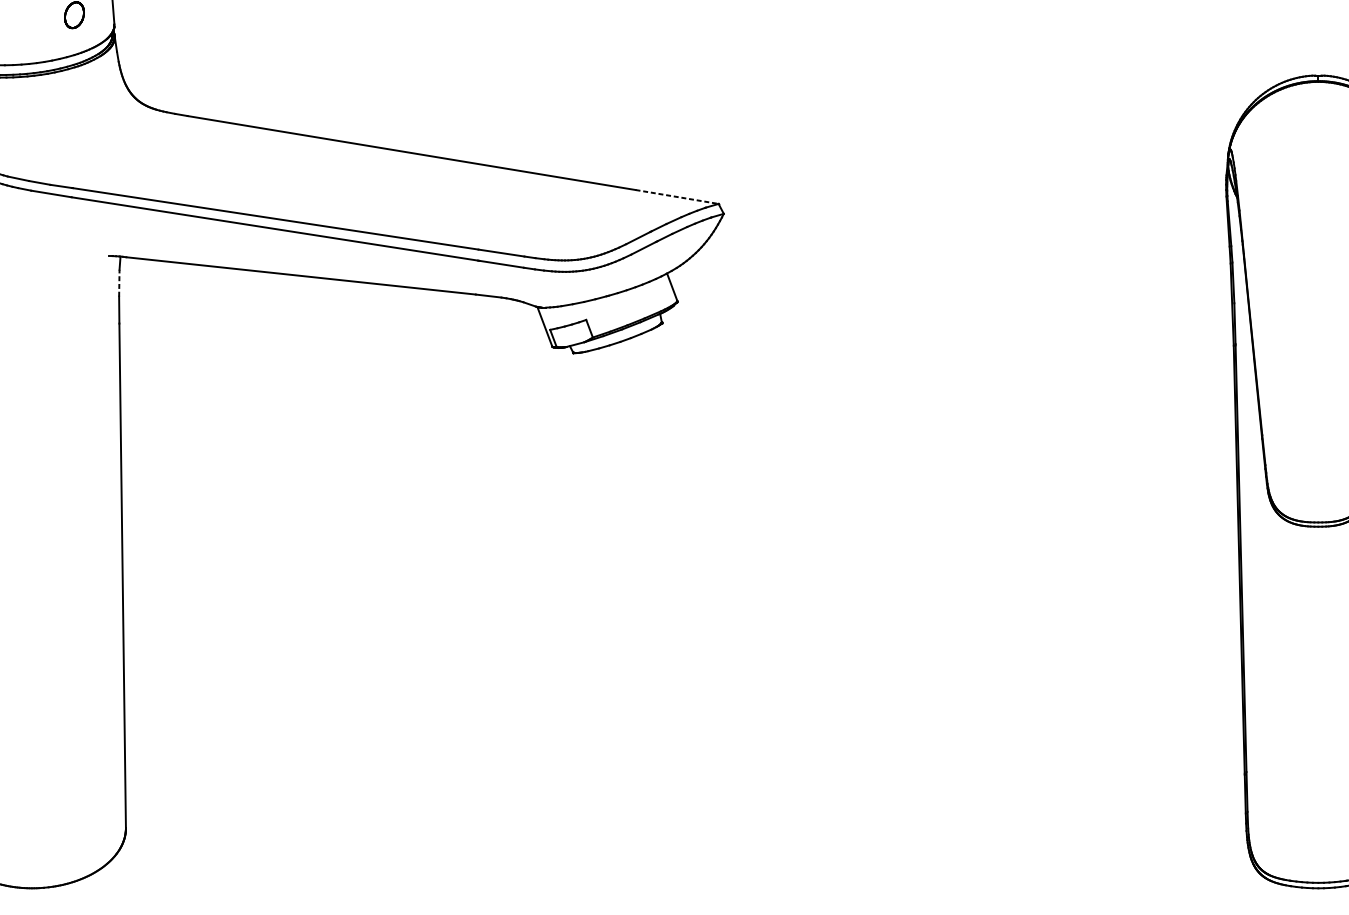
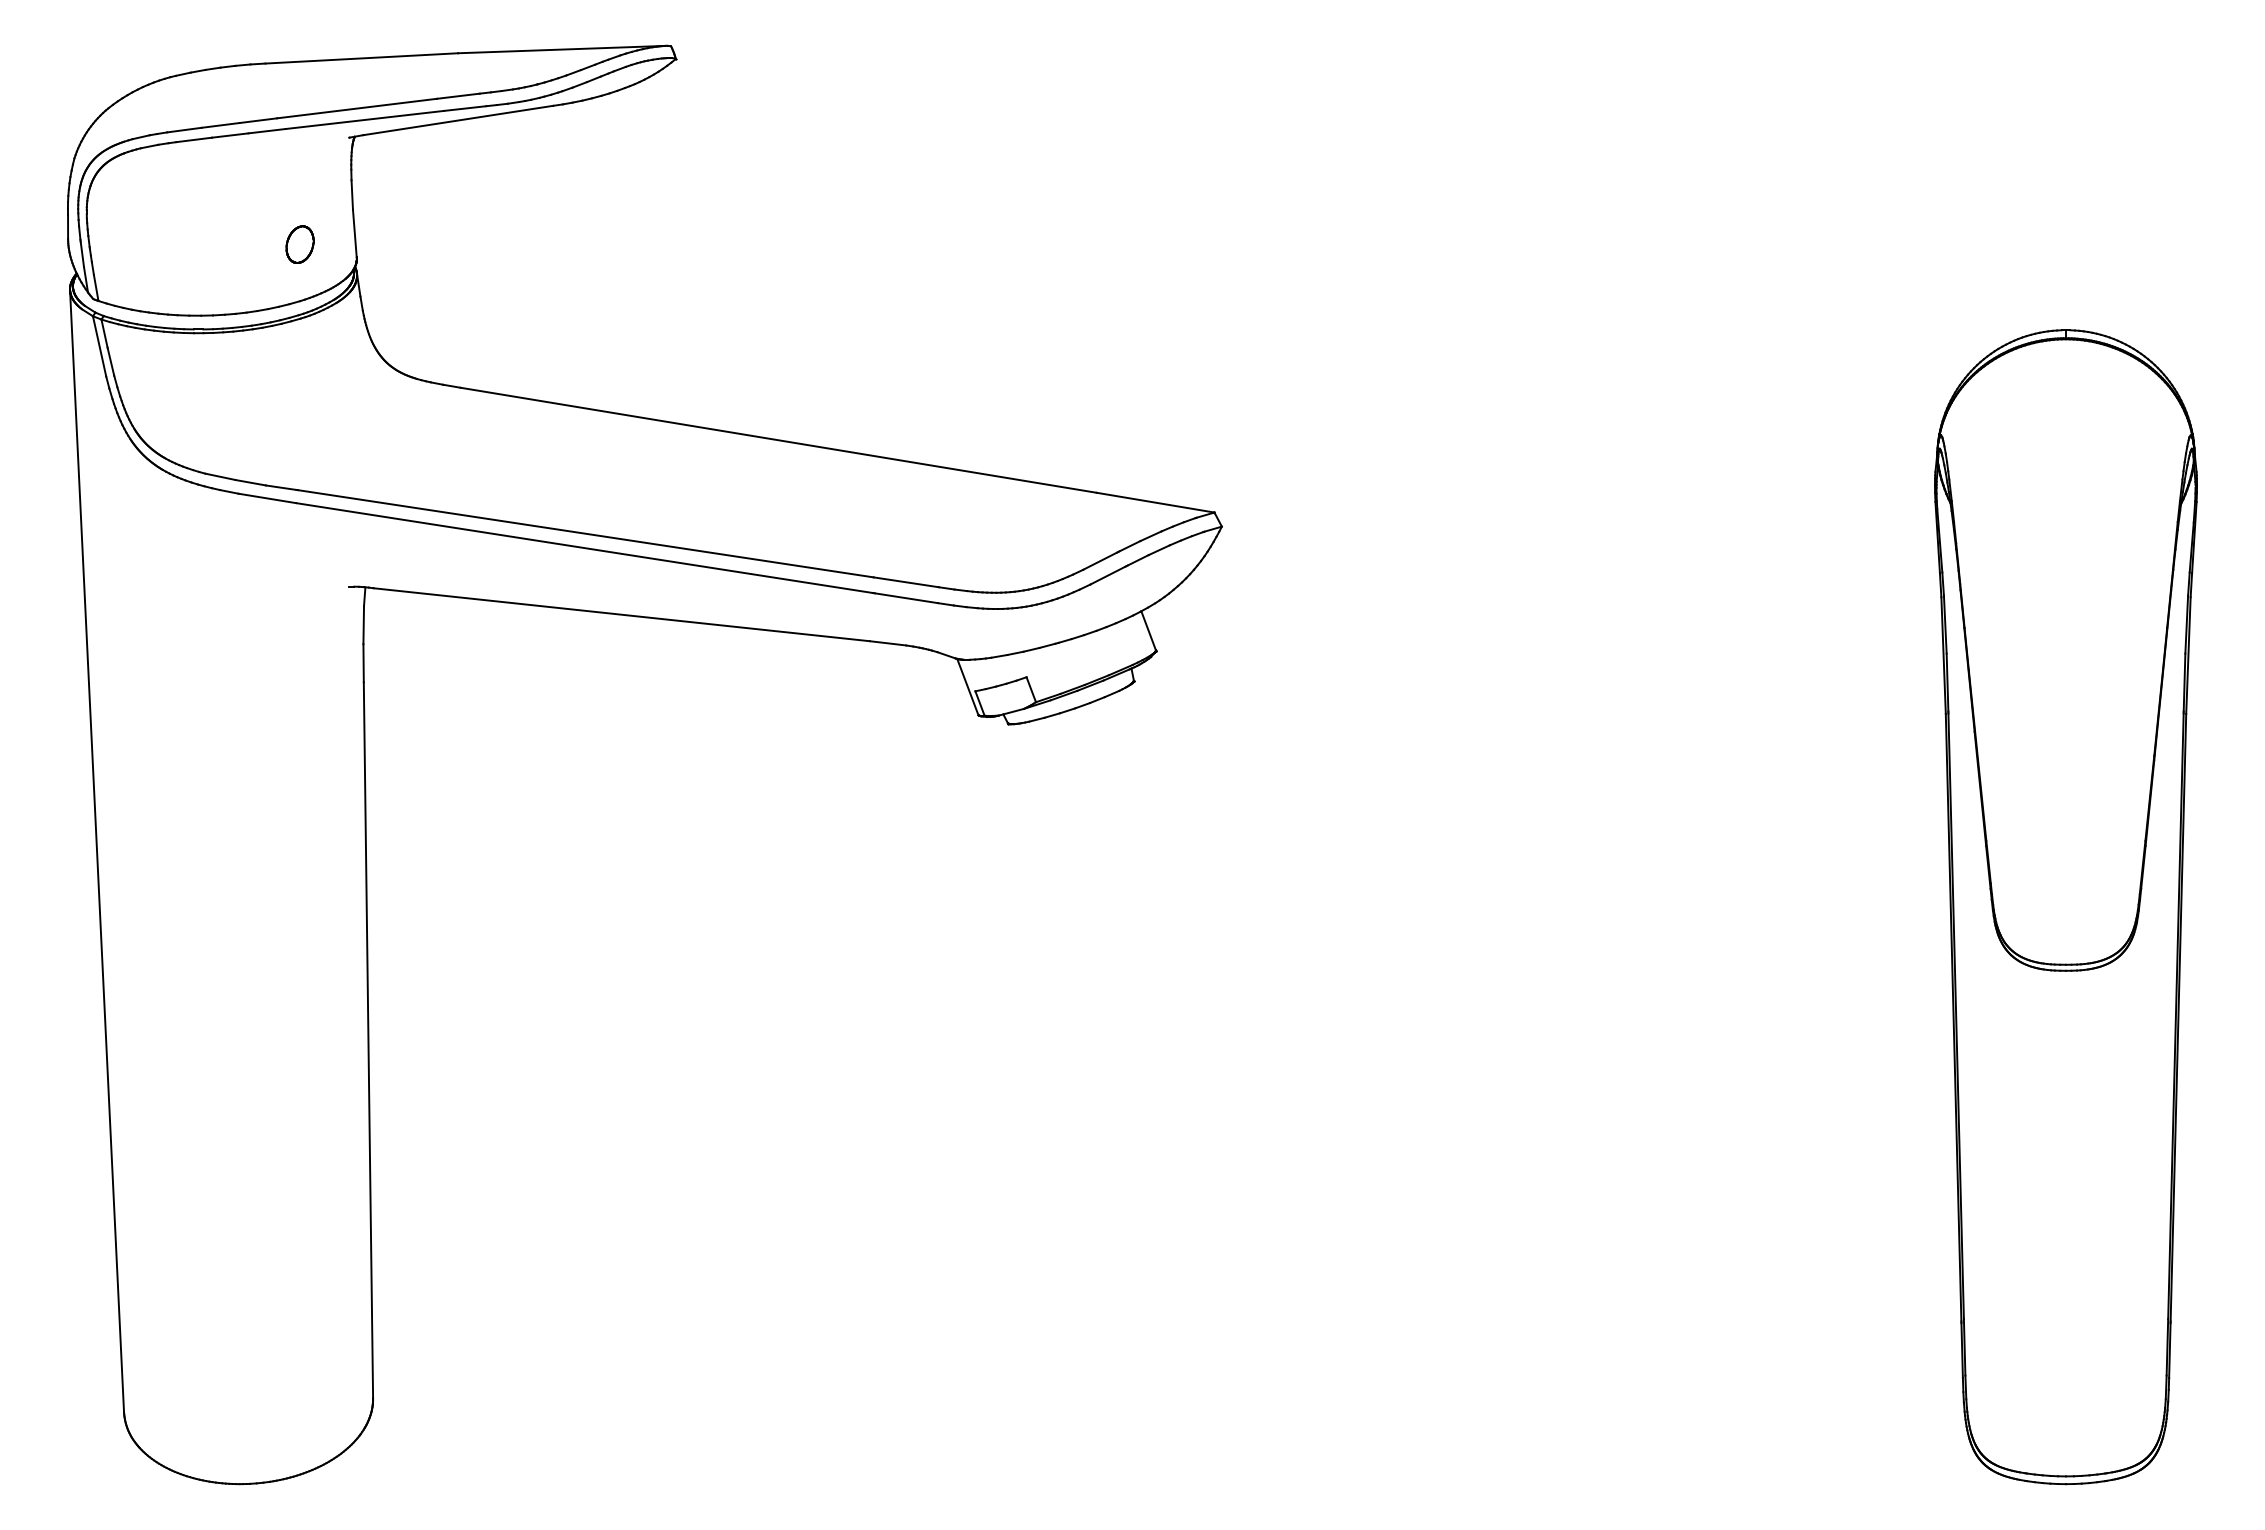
line: (677, 196) -> (1155, 502), dashed -> solid
line: (119, 282) -> (363, 624), dashed -> solid

